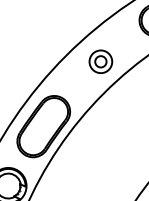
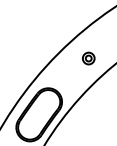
part: (100, 61) -> (88, 58), size x0.6

